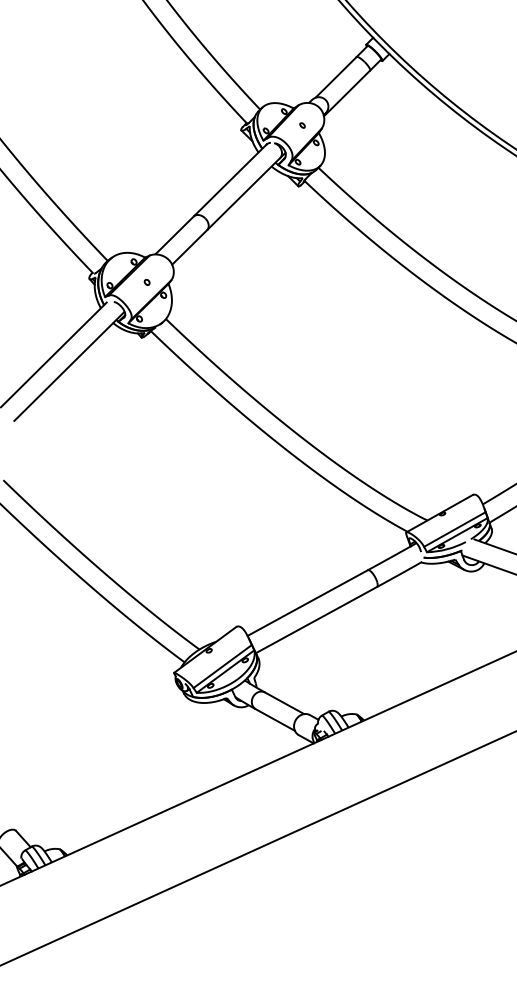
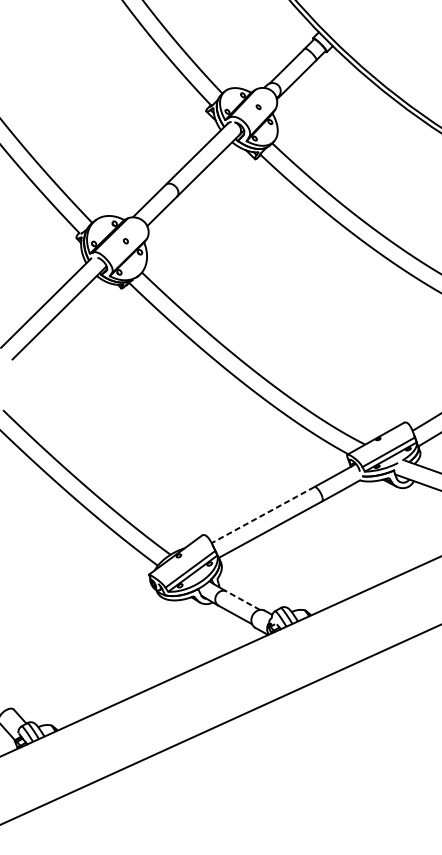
line: (307, 603) -> (262, 515), solid -> dashed
line: (284, 703) -> (243, 600), solid -> dashed

